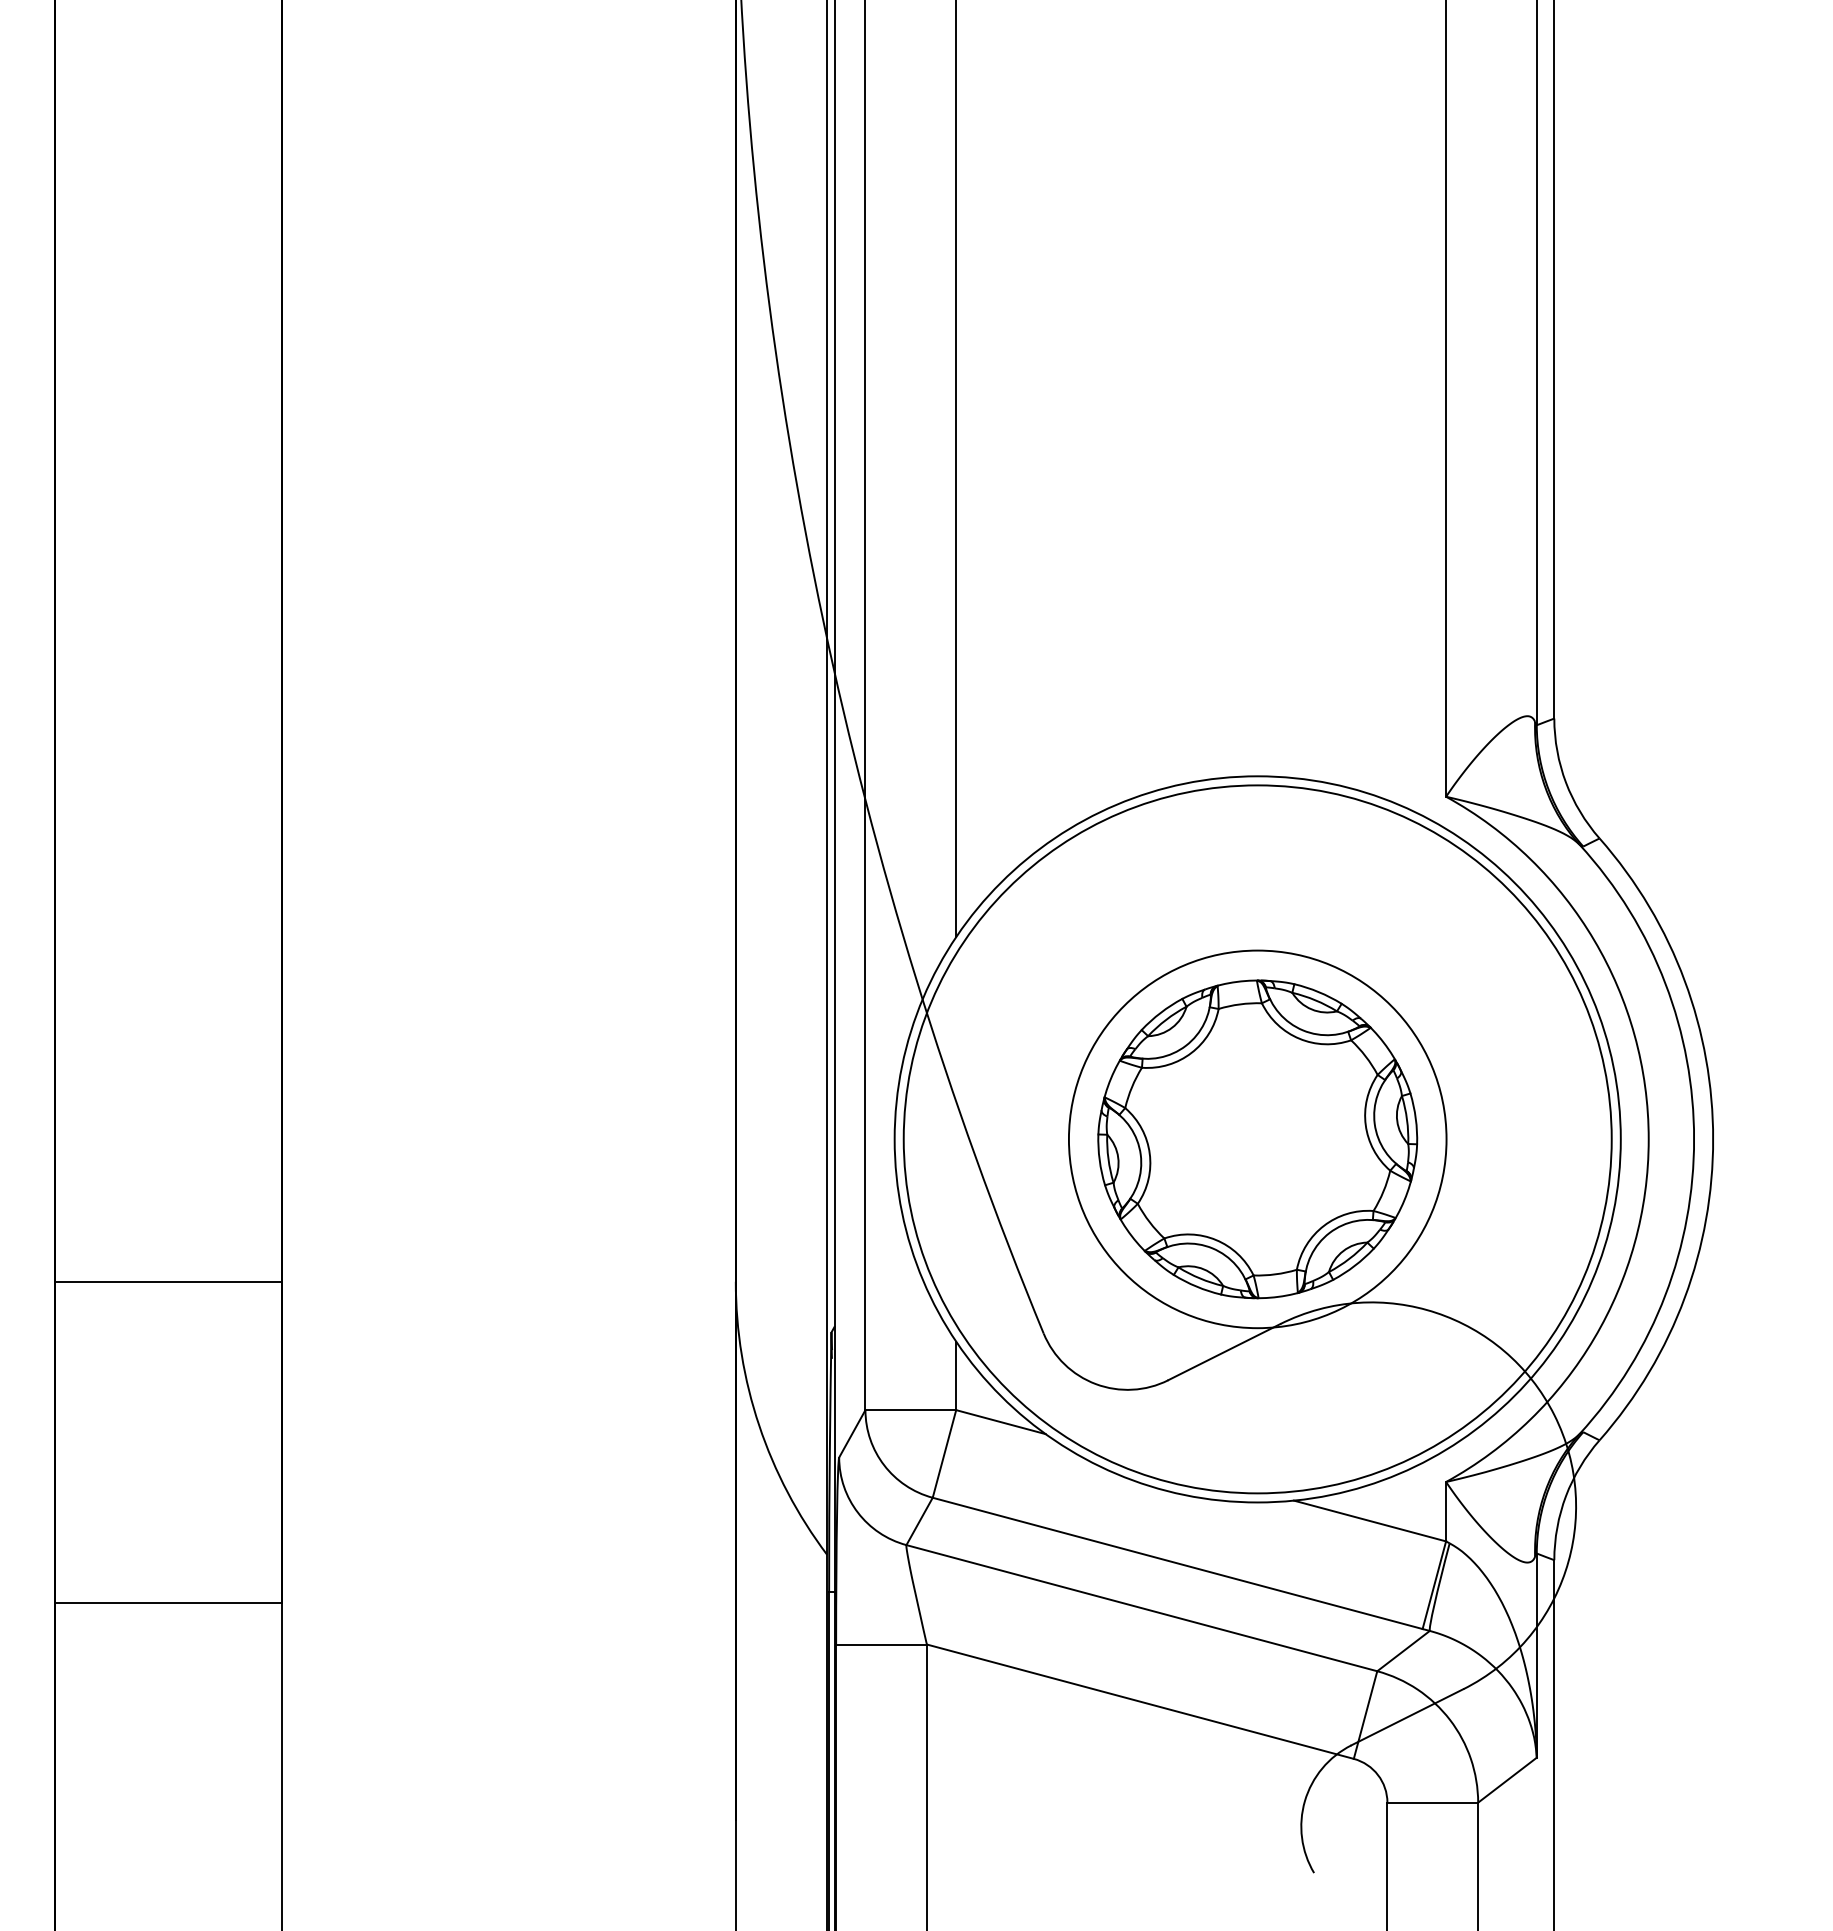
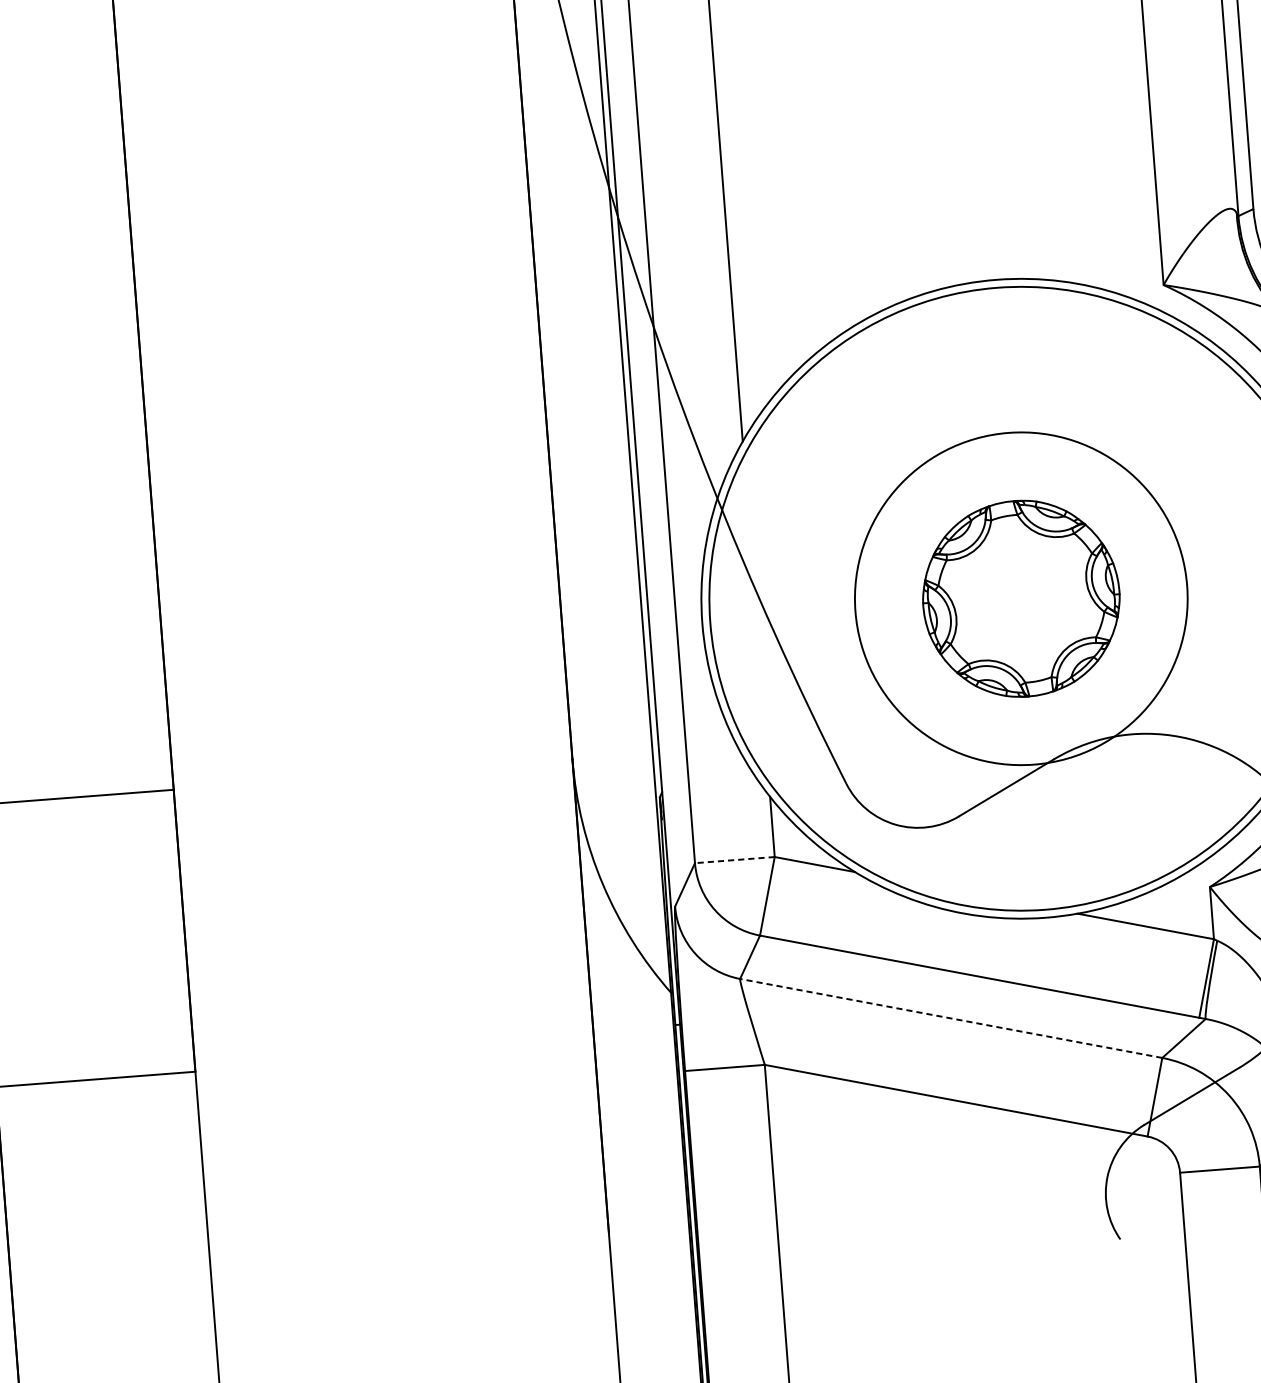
part: (1257, 1139) -> (1021, 598), size x0.7
line: (910, 1410) -> (734, 860), solid -> dashed
line: (1141, 1608) -> (950, 1018), solid -> dashed

